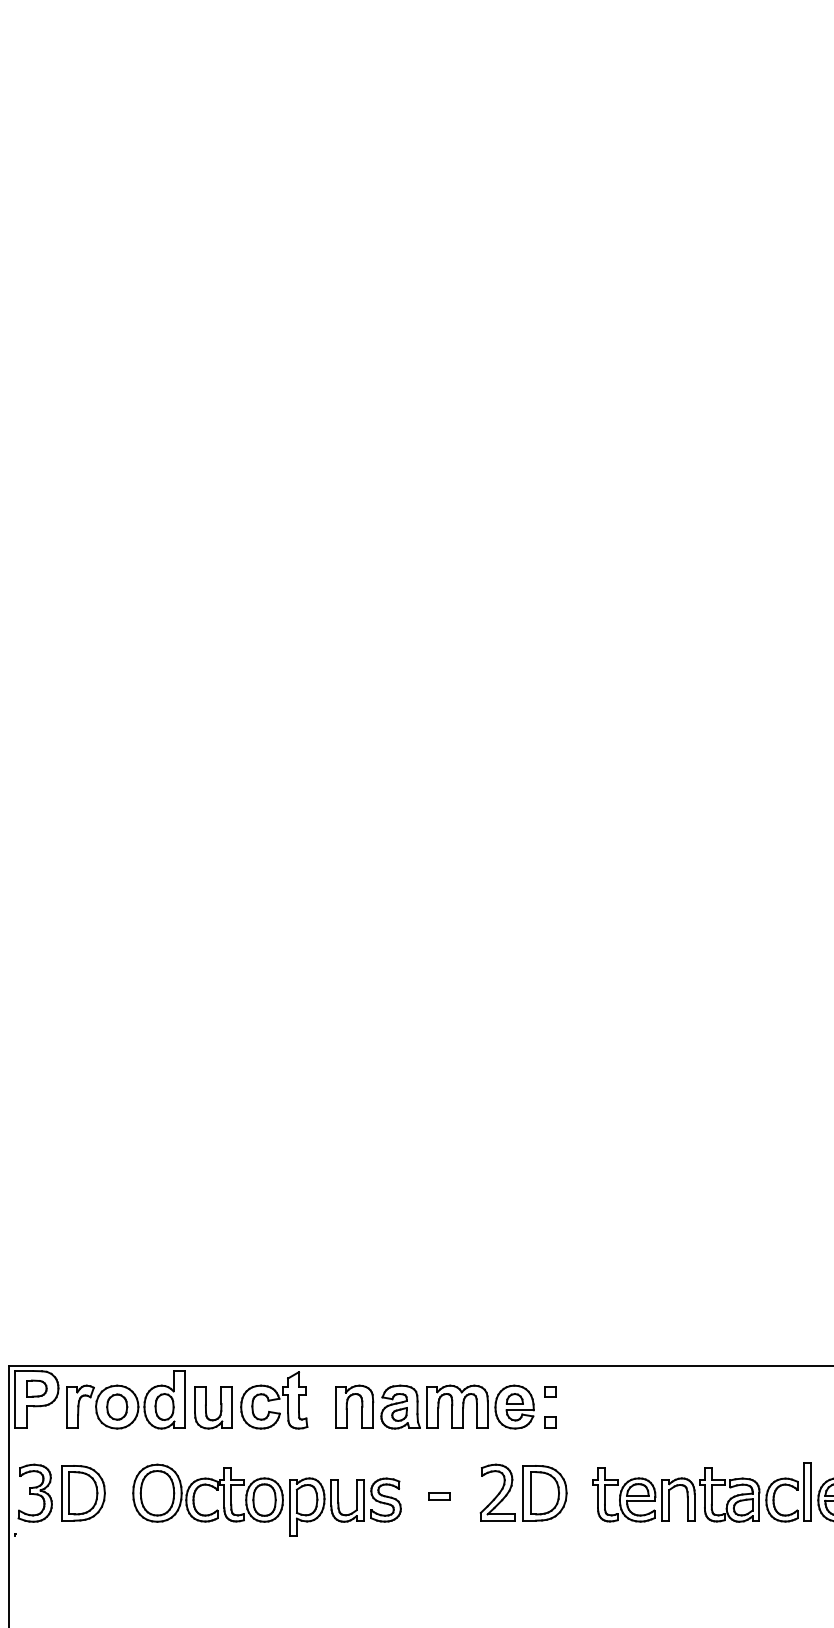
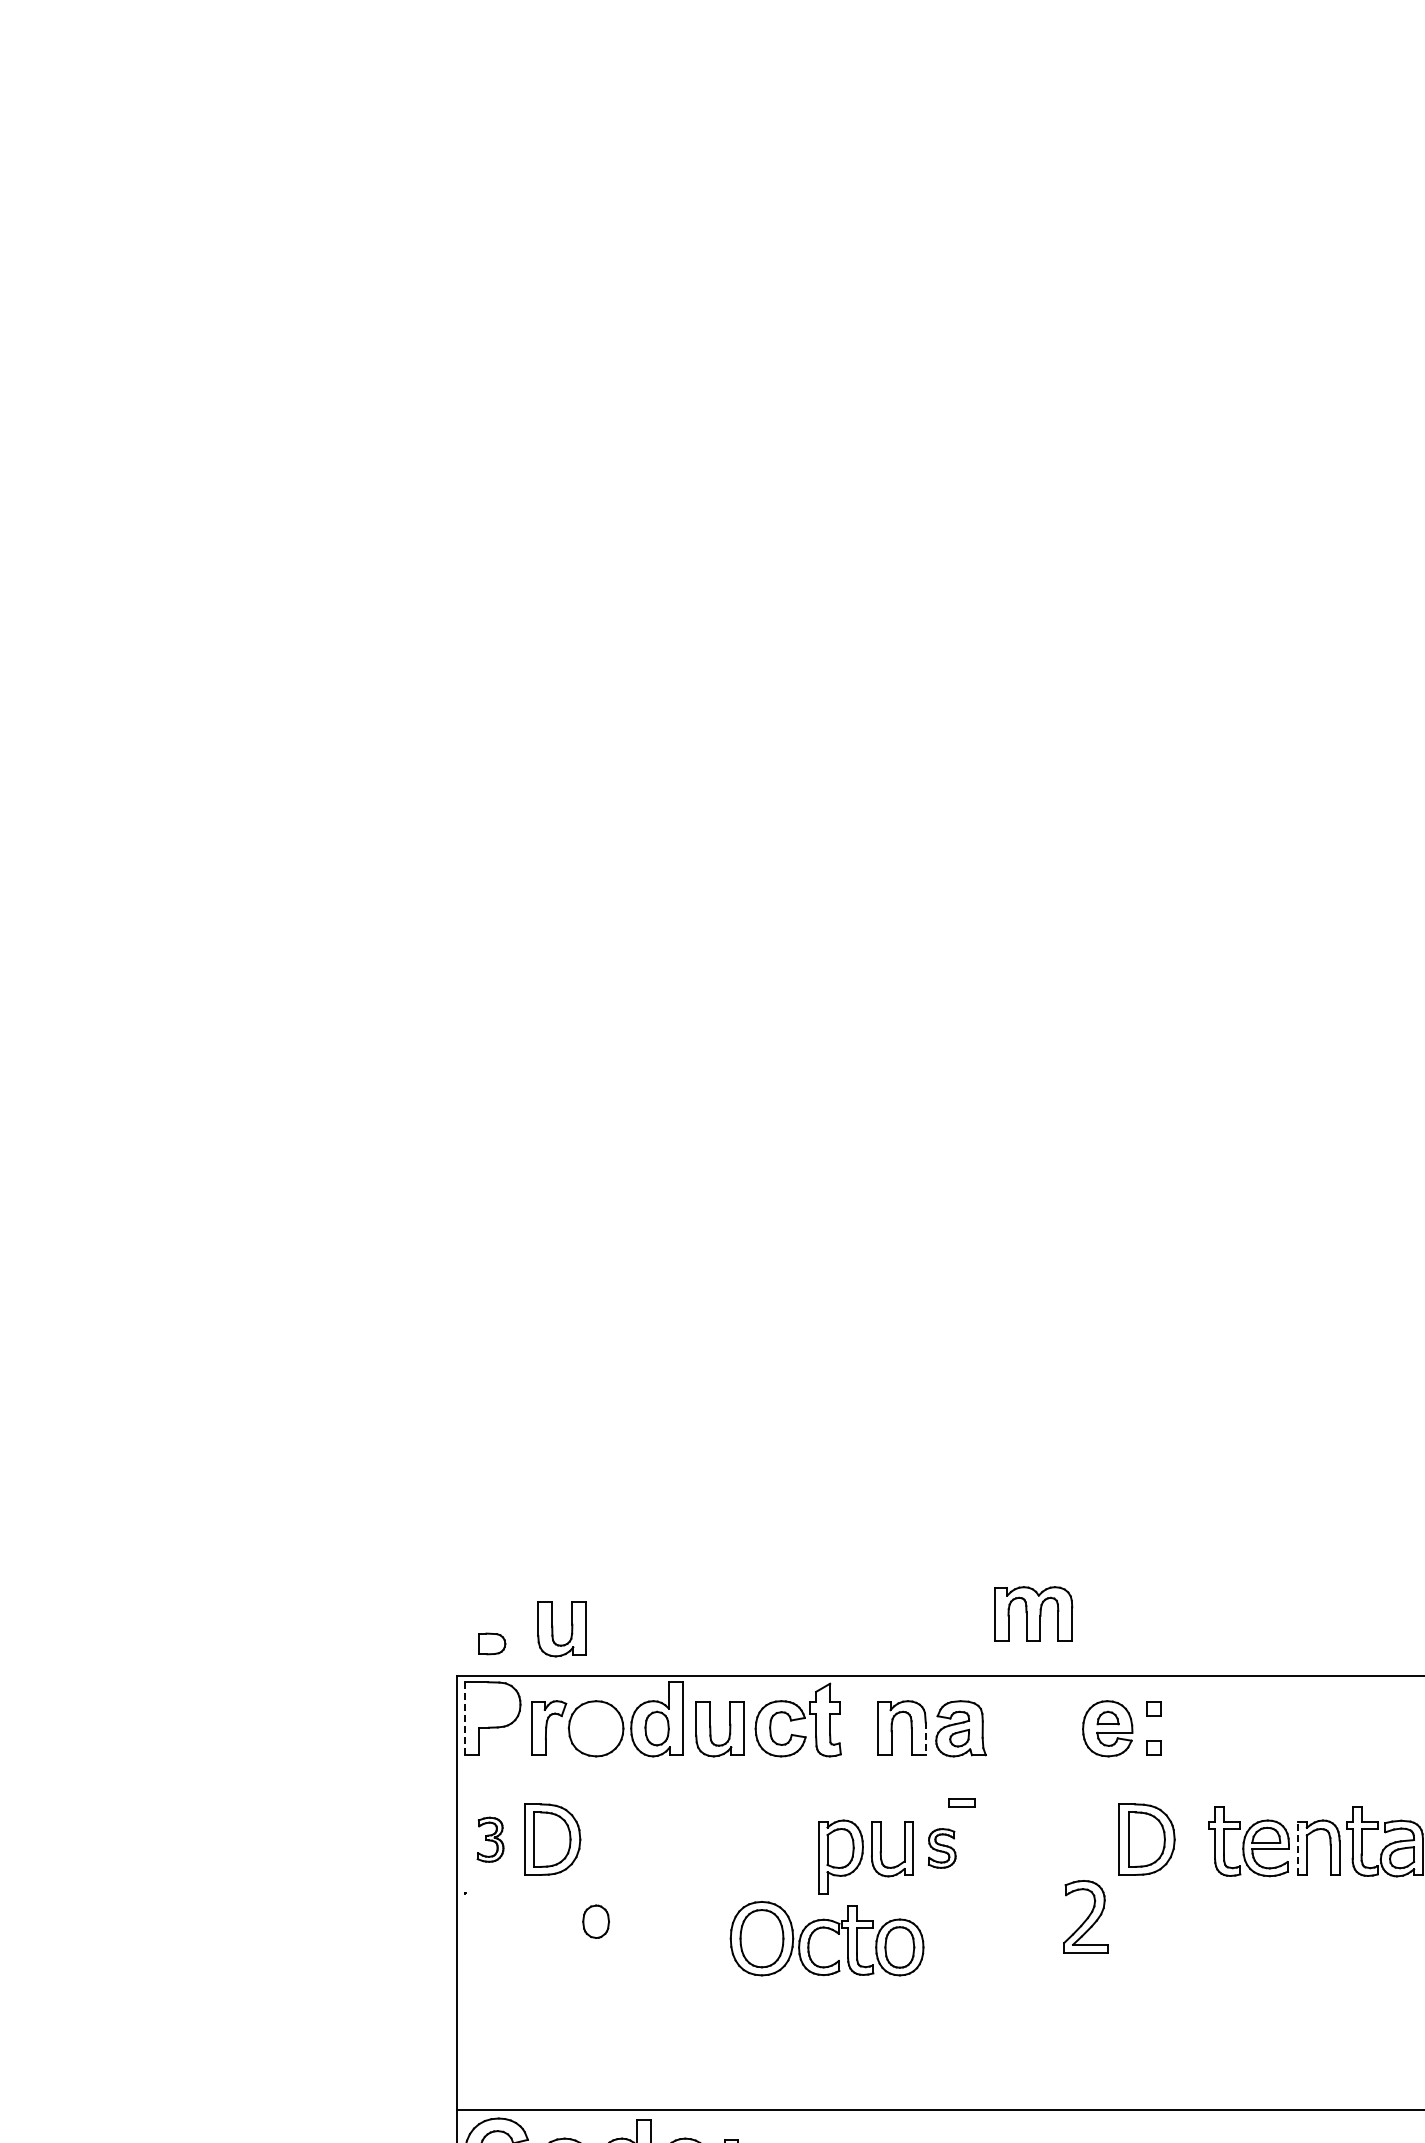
part: (84, 1330) -> (553, 1629), added
part: (36, 1388) -> (492, 1643), moved
line: (14, 1399) -> (464, 1718), solid -> dashed
part: (116, 1406) -> (595, 1921), moved
part: (457, 1406) -> (1033, 1613), moved
line: (373, 1415) -> (925, 1739), solid -> dashed
part: (209, 1486) -> (828, 1929), moved
part: (497, 1492) -> (1085, 1916), moved
part: (35, 1493) -> (490, 1839), size x0.6
part: (439, 1496) -> (961, 1802), moved
line: (662, 1499) -> (1297, 1847), solid -> dashed
part: (386, 1500) -> (942, 1848), size x0.7

